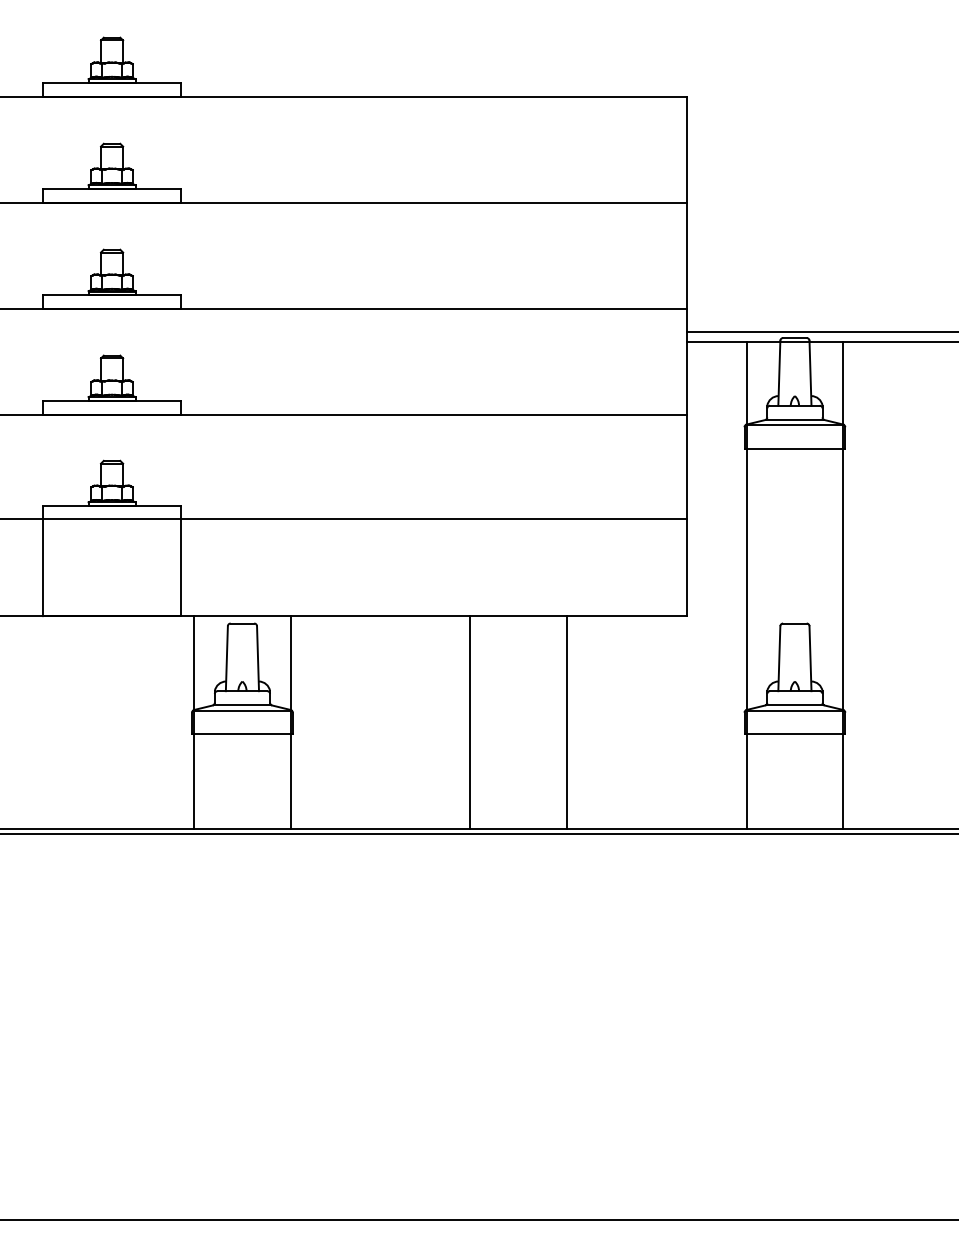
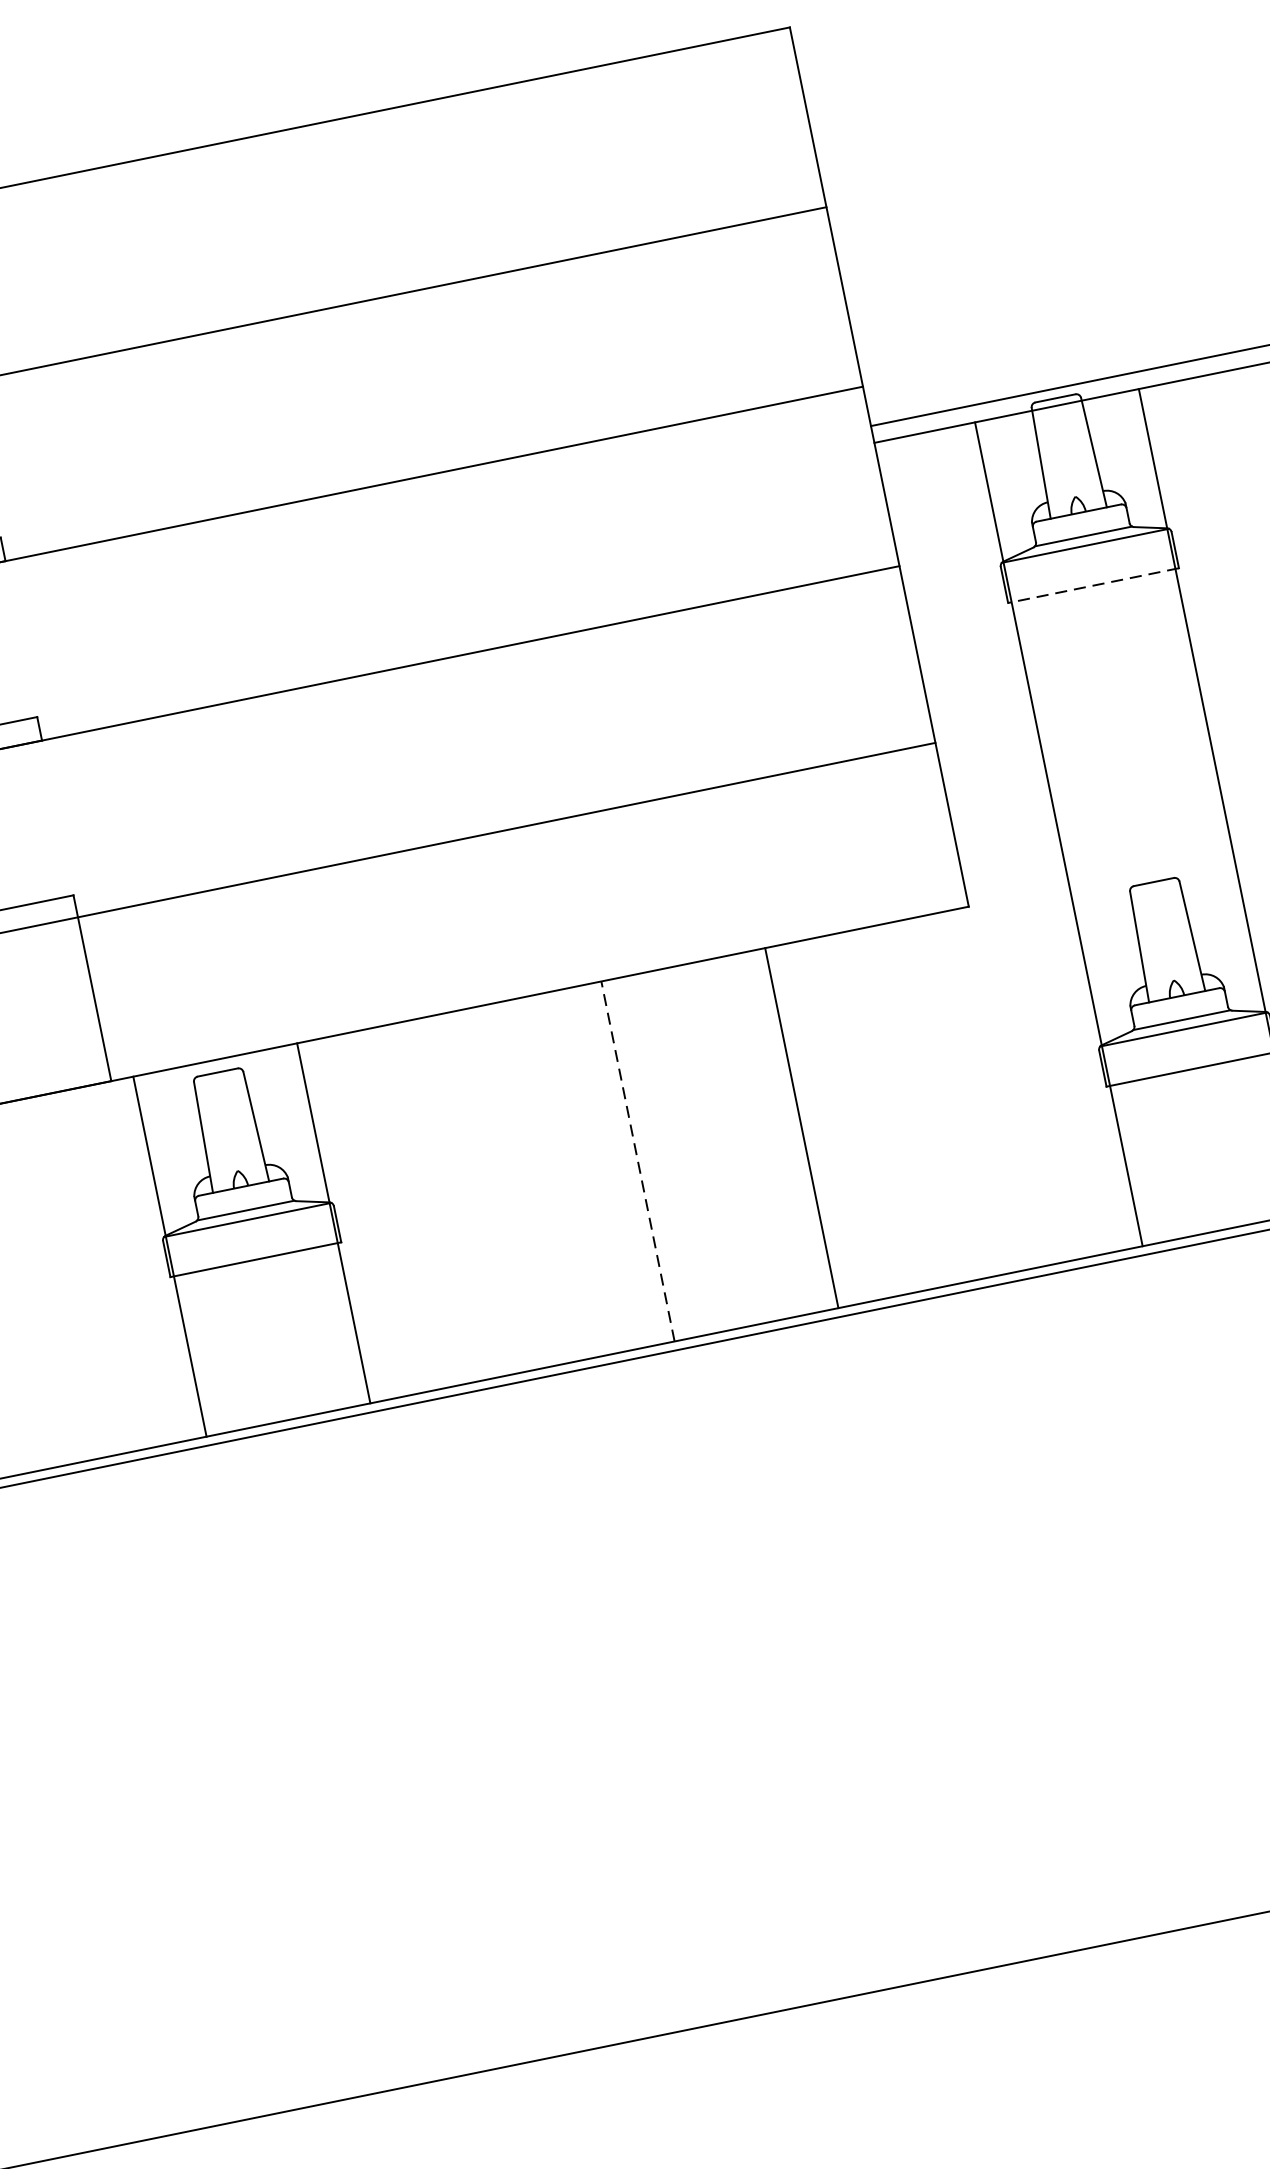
line: (794, 448) -> (1092, 585), solid -> dashed
line: (470, 721) -> (637, 1159), solid -> dashed

